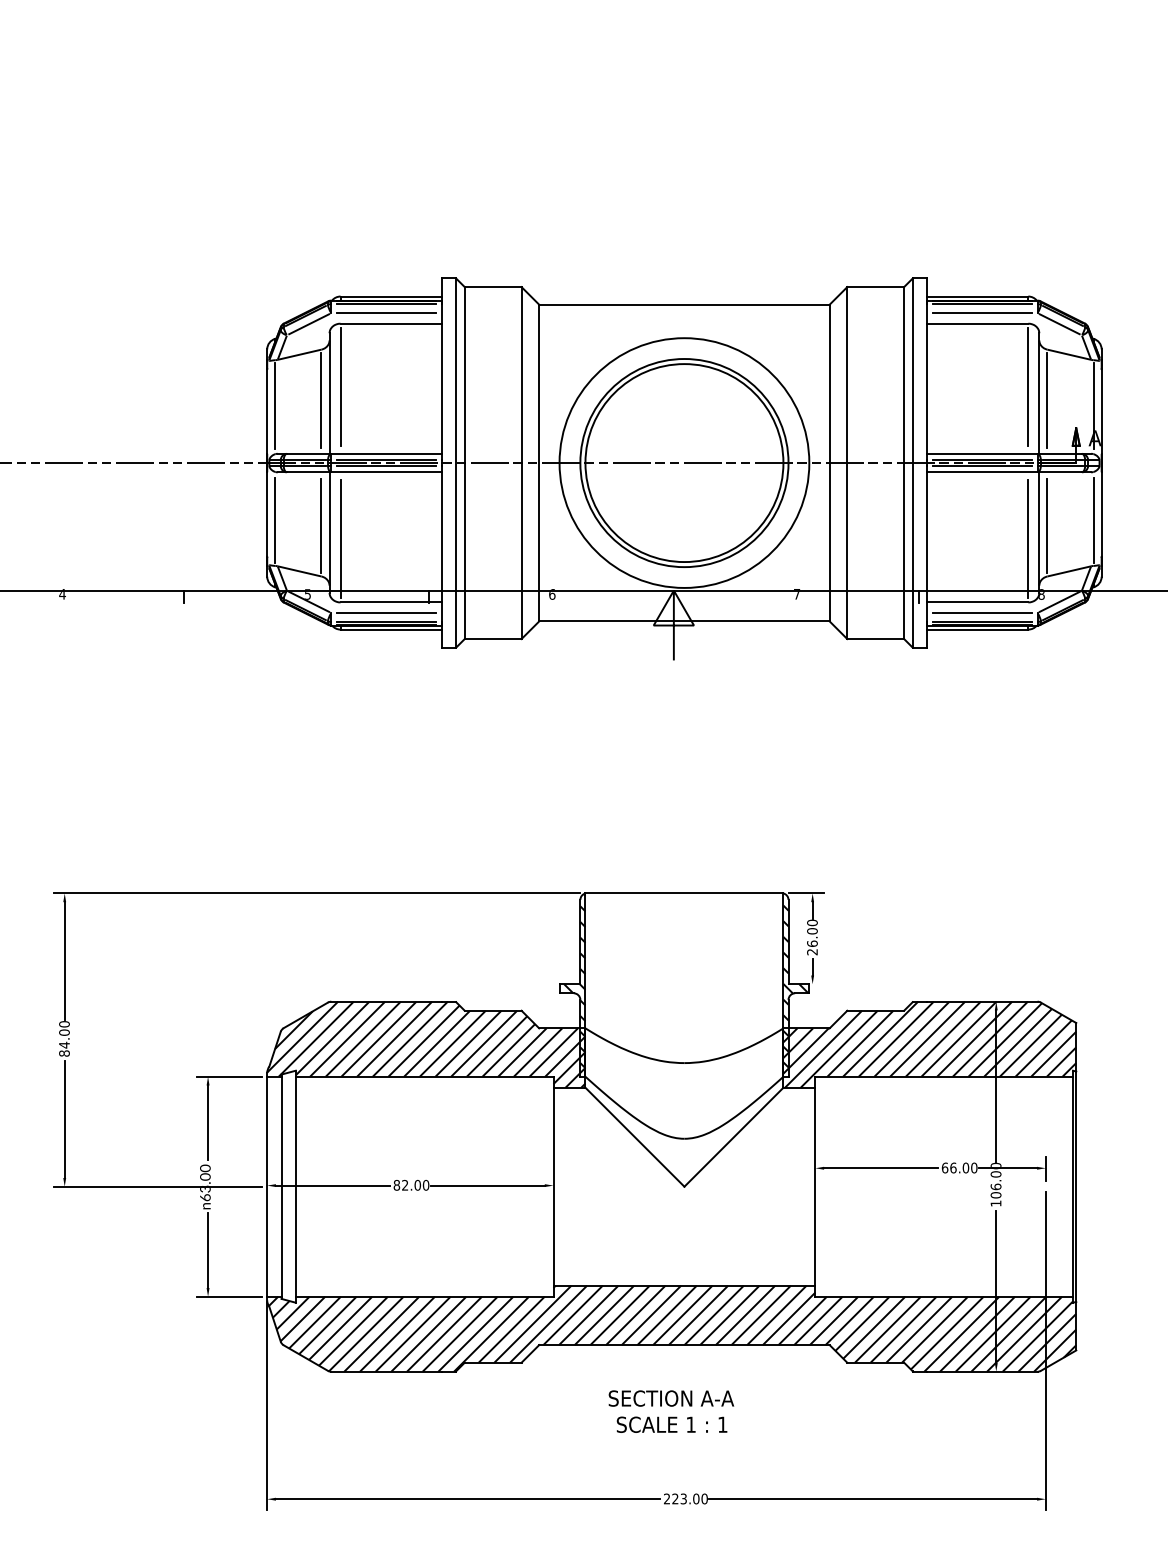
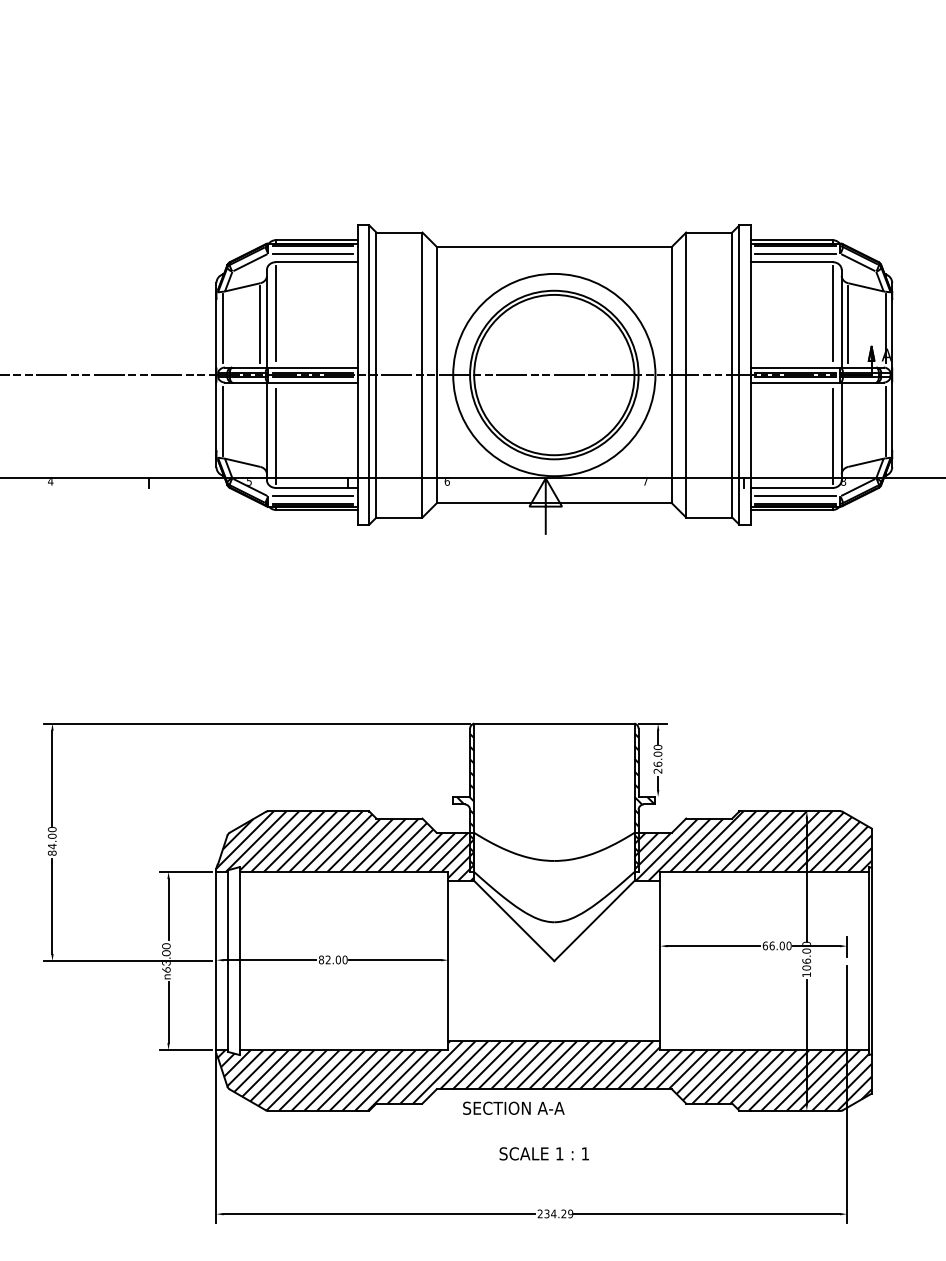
line: (321, 525) -> (260, 425), removed
line: (1047, 525) -> (848, 425), removed
text: (671, 1398) -> (513, 1108), moved
text: (689, 1498) -> (558, 1213), 223.00 -> 234.29

